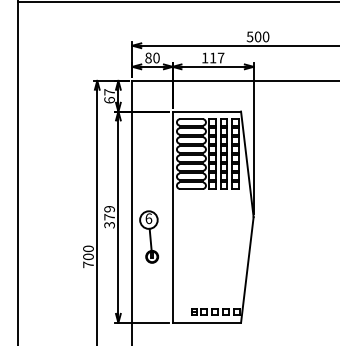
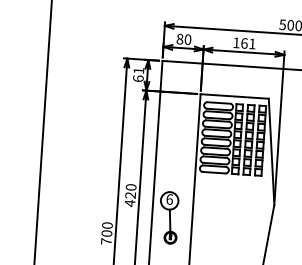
text: (217, 57) -> (248, 43), 117 -> 161
text: (109, 92) -> (138, 70), 67 -> 61
text: (109, 217) -> (130, 195), 379 -> 420

